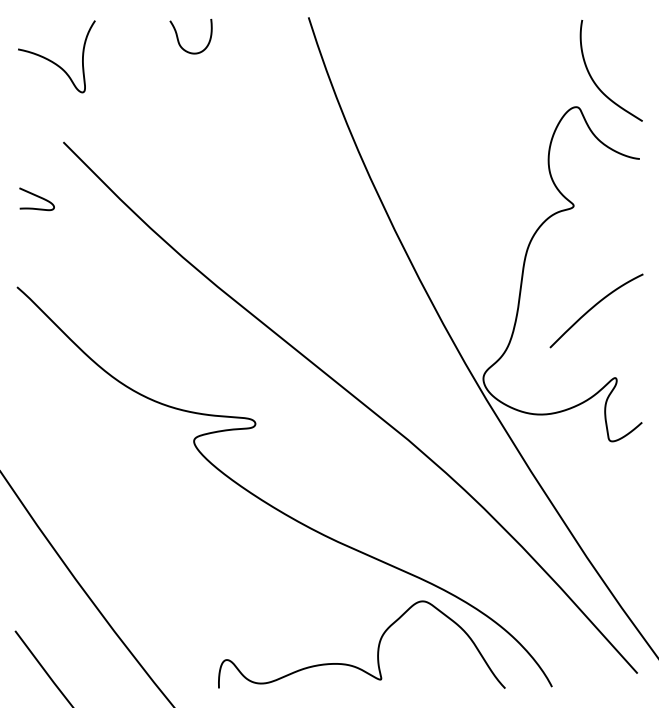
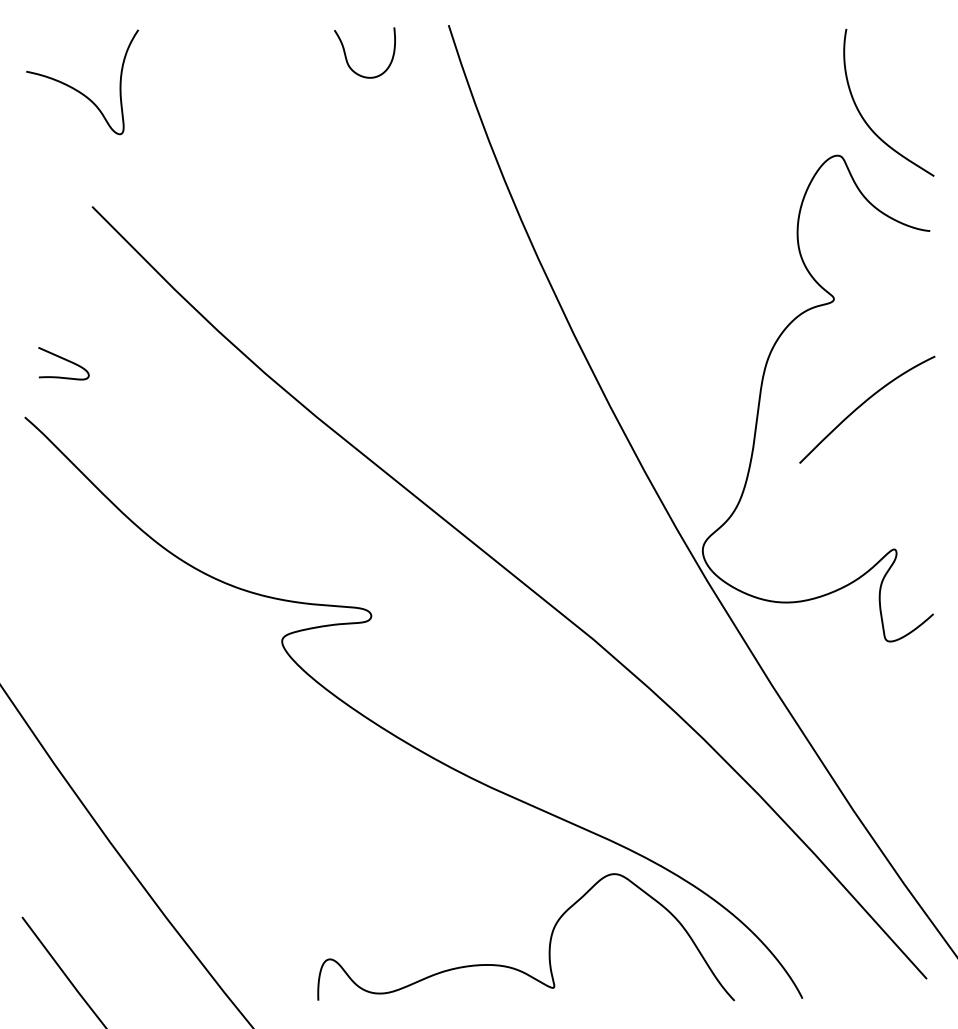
curve: (179, 40) -> (348, 58), moved
curve: (37, 197) -> (64, 361), moved
curve: (594, 307) -> (864, 404), moved

